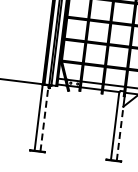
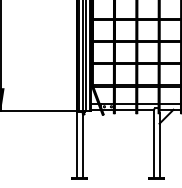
line: (44, 117) -> (82, 144), dashed -> solid
line: (120, 133) -> (159, 150), dashed -> solid

